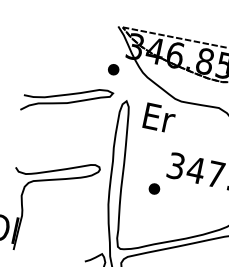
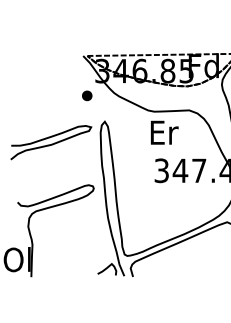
curve: (67, 101) -> (51, 143), moved
text: (159, 117) -> (164, 132), moved
part: (154, 188) -> (146, 195), removed

